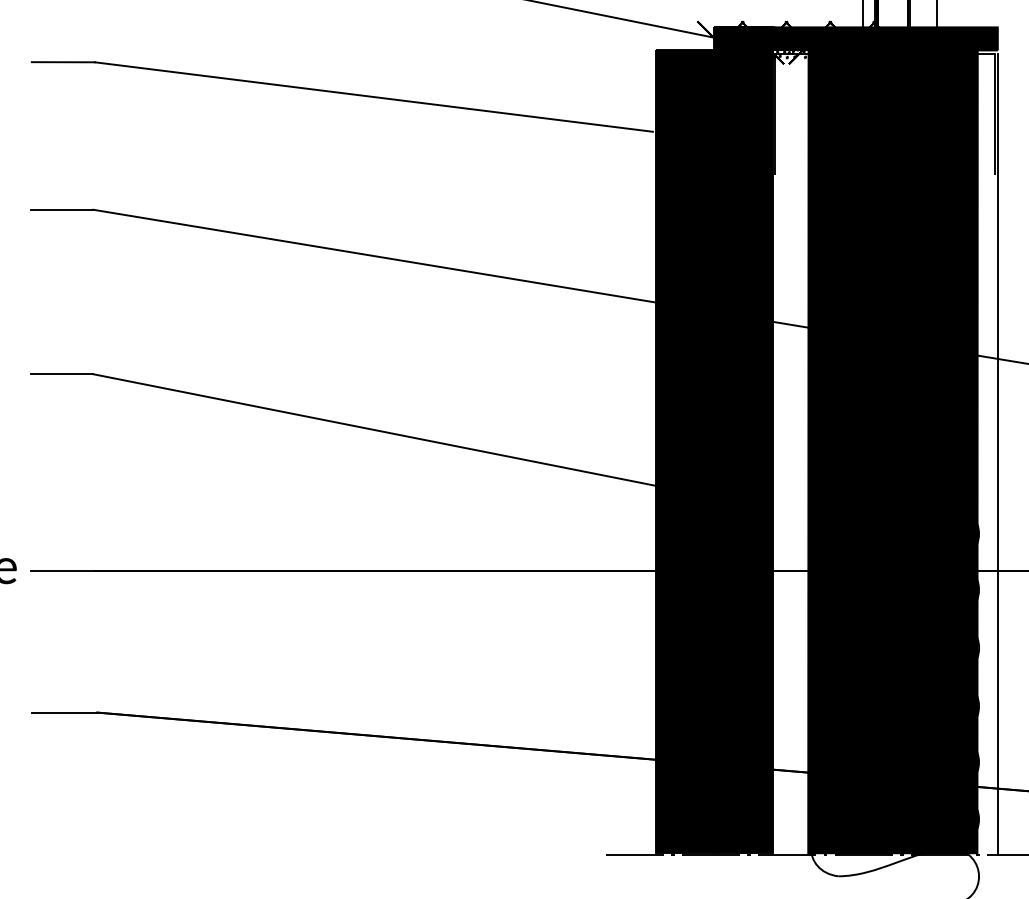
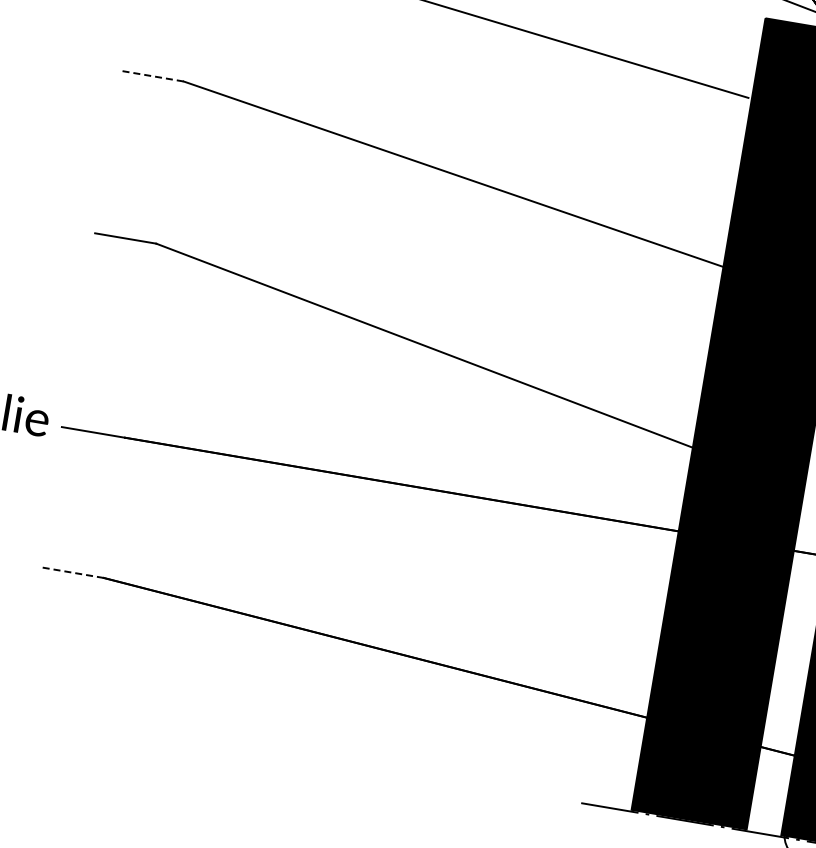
line: (62, 209) -> (153, 76), solid -> dashed
line: (64, 712) -> (71, 572), solid -> dashed

